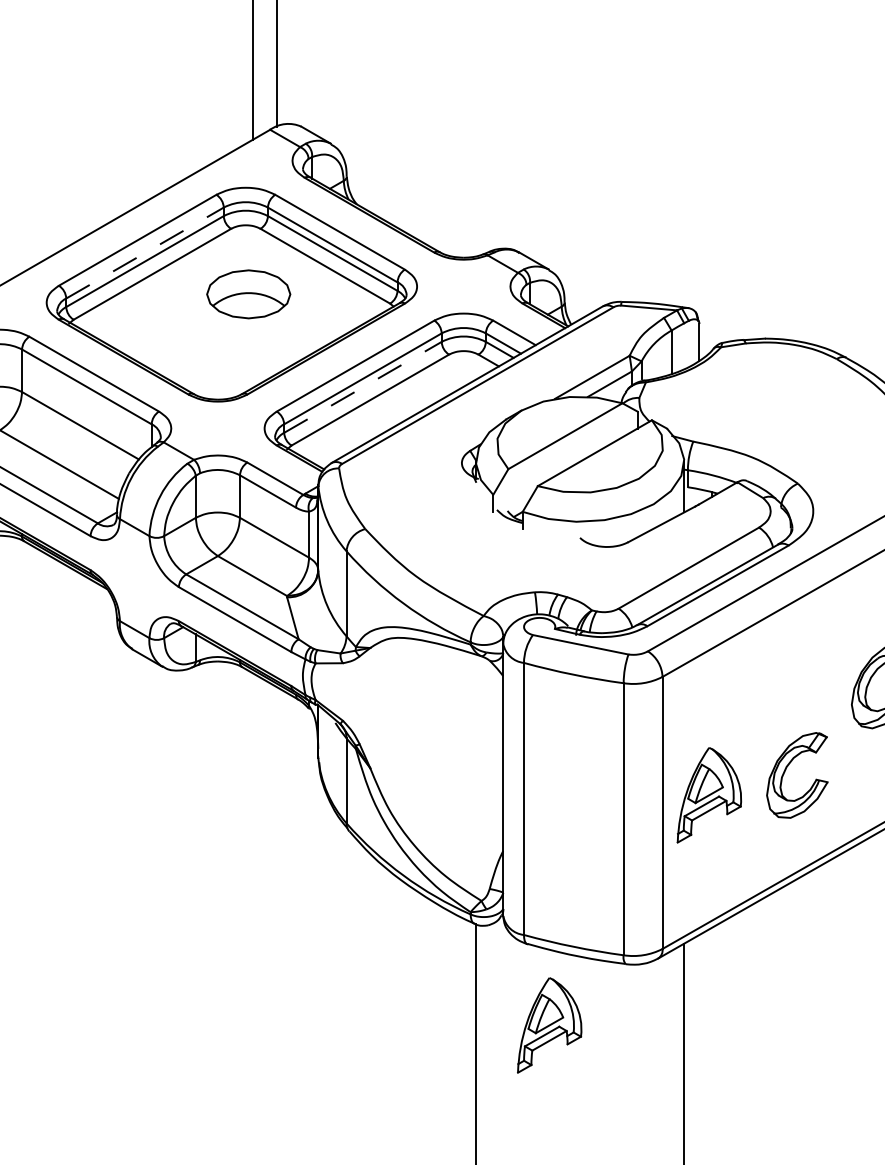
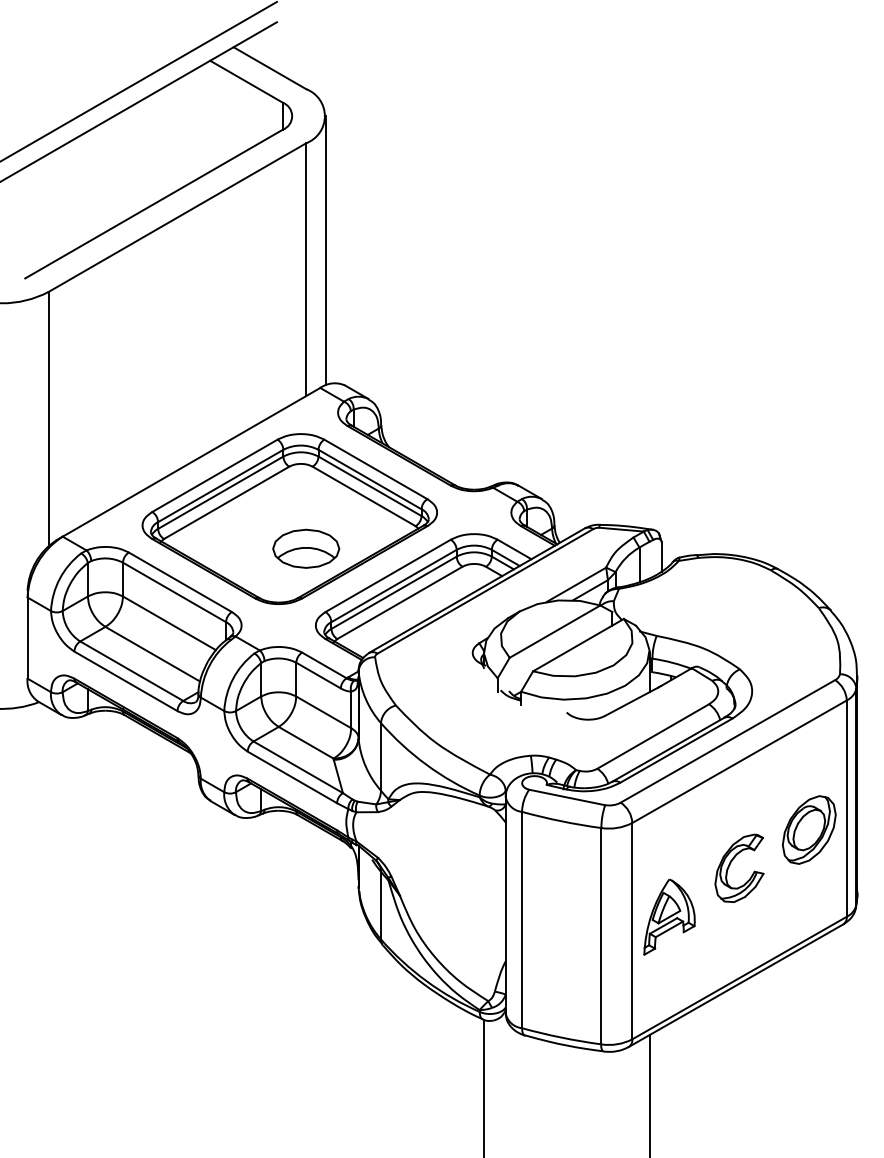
line: (145, 252) -> (221, 485), dashed -> solid
part: (249, 293) -> (306, 548), moved
line: (363, 387) -> (394, 592), dashed -> solid
part: (787, 769) -> (731, 863), moved
part: (549, 1024) -> (542, 1099), removed

